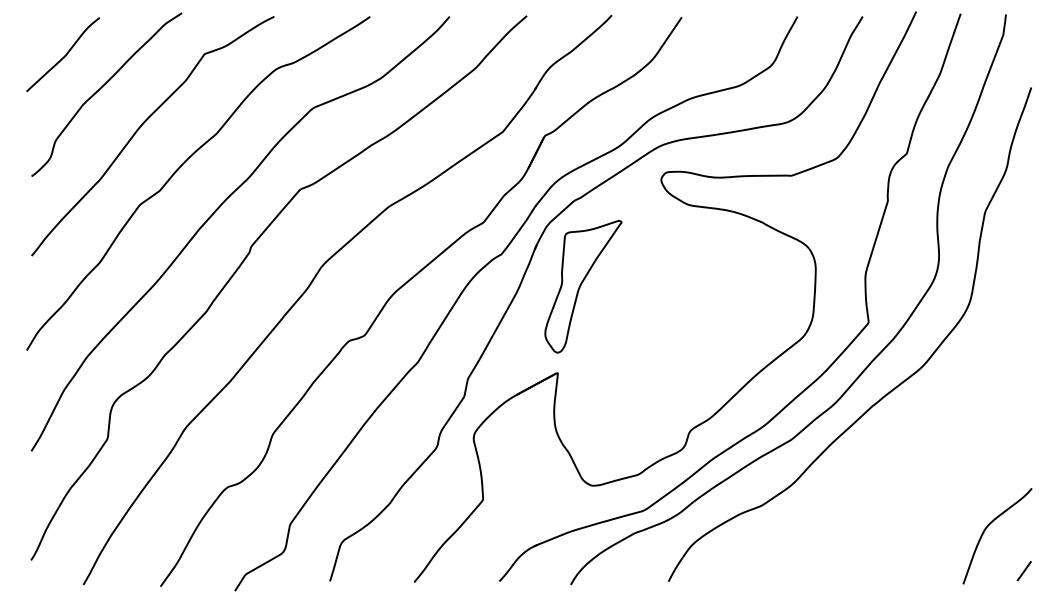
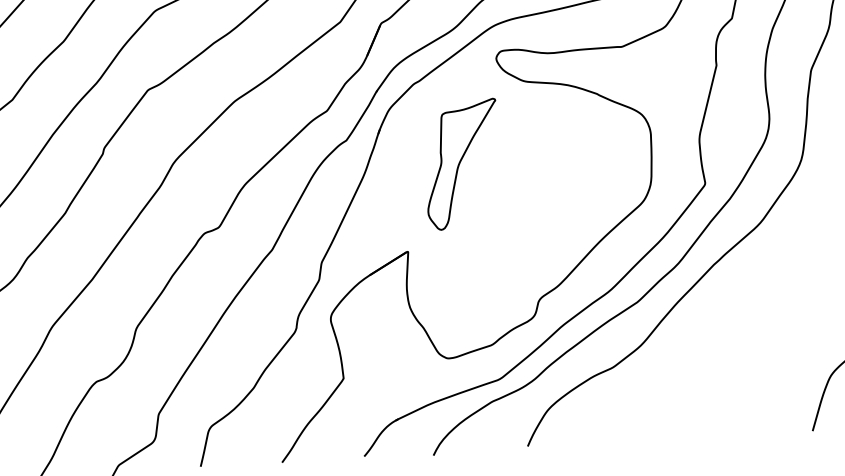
part: (583, 286) -> (462, 164), moved

